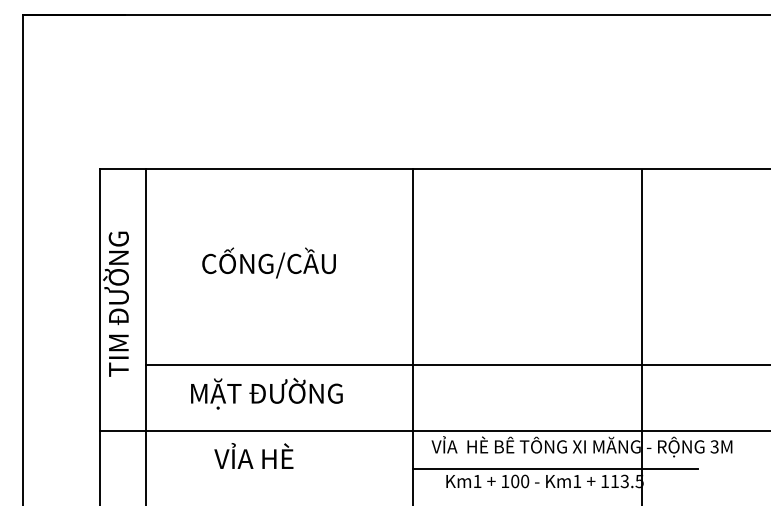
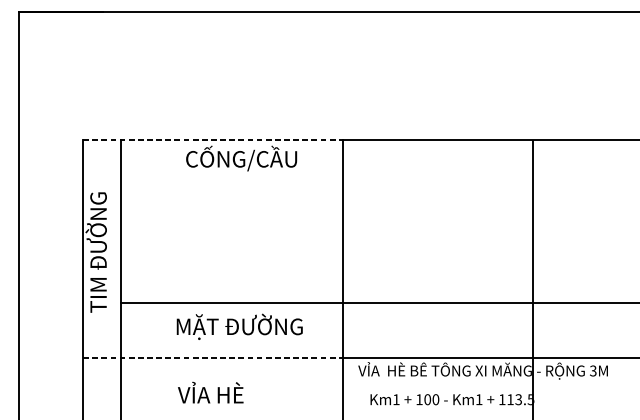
line: (256, 168) -> (212, 139), solid -> dashed
text: (268, 262) -> (241, 158), moved
text: (266, 393) -> (239, 326), moved
line: (256, 431) -> (212, 358), solid -> dashed
text: (253, 455) -> (210, 392), moved
line: (554, 469) -> (460, 389), removed

